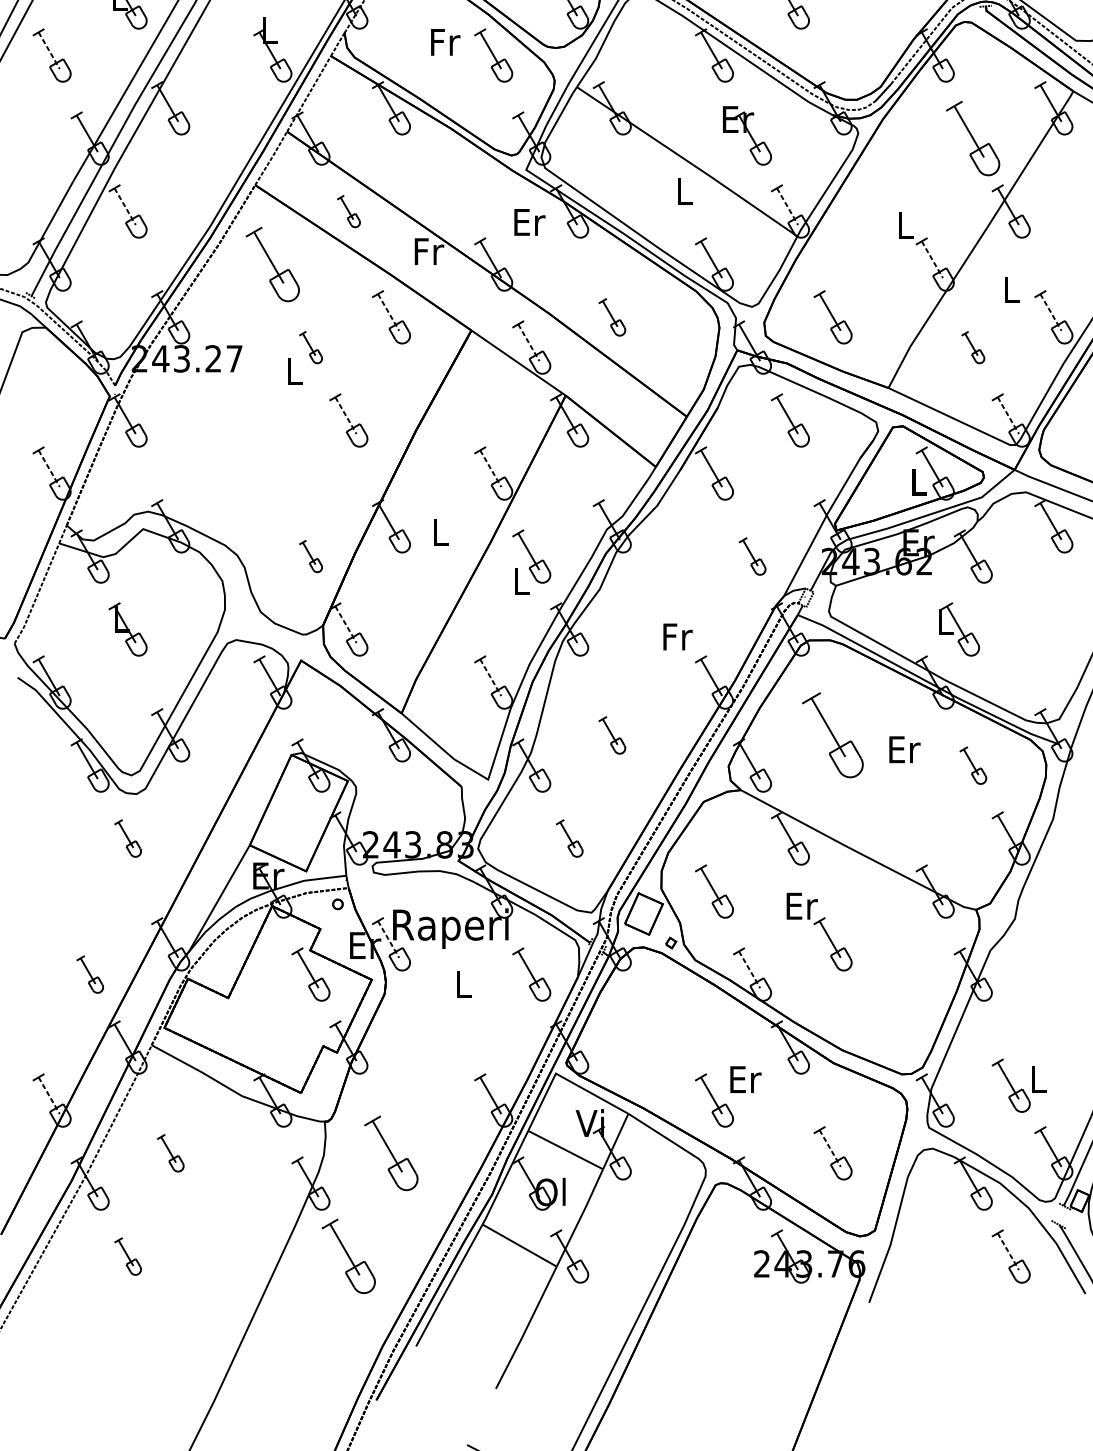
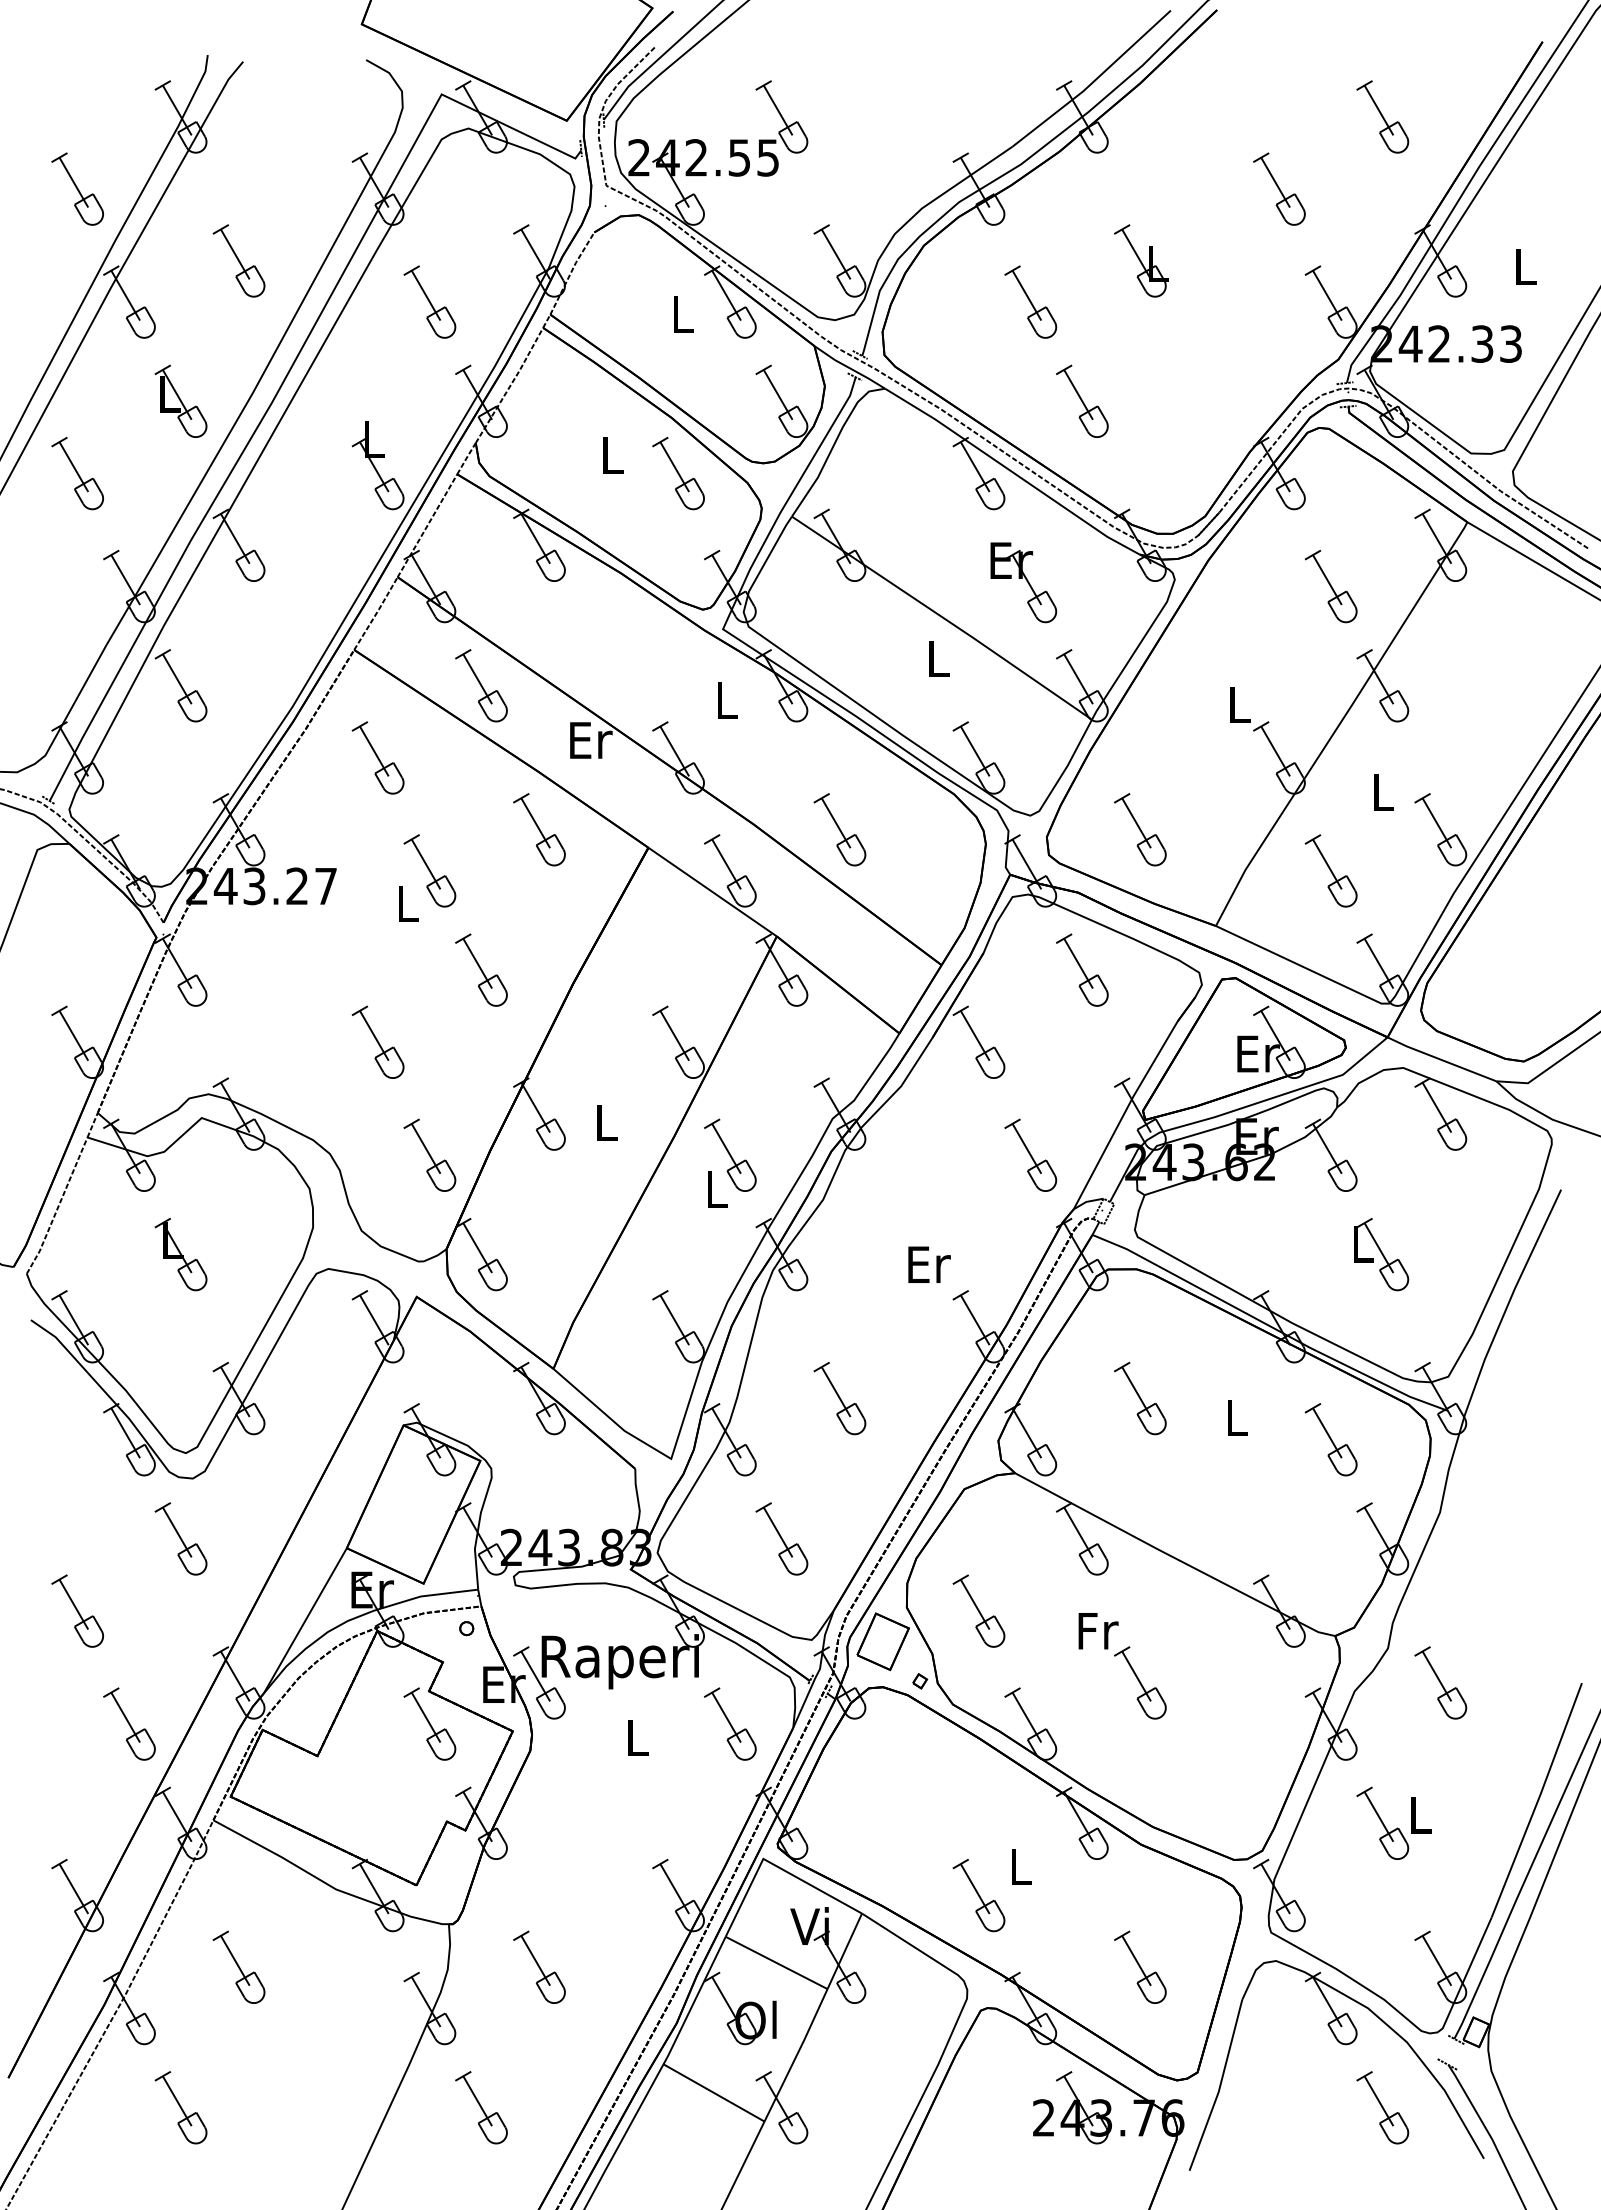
text: (445, 42) -> (613, 455), Fr -> L
line: (48, 51) -> (73, 467), dashed -> solid
part: (973, 138) -> (1331, 586), size x0.71
line: (125, 206) -> (177, 679), dashed -> solid
line: (787, 206) -> (1078, 679), dashed -> solid
part: (348, 211) -> (481, 685), size x1.67
text: (529, 222) -> (727, 700), Er -> L
text: (429, 251) -> (591, 740), Fr -> Er
line: (932, 259) -> (1275, 751), dashed -> solid
part: (272, 264) -> (377, 757), size x0.71
line: (388, 312) -> (535, 823), dashed -> solid
line: (1051, 312) -> (1437, 823), dashed -> solid
part: (611, 317) -> (839, 829), size x1.43
line: (528, 342) -> (726, 864), dashed -> solid
part: (310, 347) -> (429, 870), size x1.67
part: (972, 347) -> (1330, 870), size x1.67
line: (345, 415) -> (477, 963), dashed -> solid
line: (1008, 415) -> (1379, 963), dashed -> solid
line: (48, 468) -> (73, 1035), dashed -> solid
line: (490, 468) -> (674, 1035), dashed -> solid
part: (272, 472) -> (377, 1041), added
text: (919, 481) -> (1258, 1053), L -> Er
part: (310, 555) -> (429, 1154), size x1.67
part: (752, 555) -> (1030, 1154), size x1.43
line: (345, 625) -> (477, 1248), dashed -> solid
part: (959, 629) -> (1381, 1254), moved
text: (678, 636) -> (929, 1264), Fr -> Er
line: (490, 677) -> (674, 1320), dashed -> solid
part: (611, 735) -> (839, 1398), size x1.43
part: (833, 735) -> (1140, 1398), size x0.62
text: (905, 749) -> (1238, 1418), Er -> L
part: (972, 765) -> (1330, 1439), size x1.43
part: (127, 838) -> (180, 1538), size x1.43
part: (569, 838) -> (781, 1538), size x1.43
part: (51, 891) -> (77, 1610), added
text: (802, 906) -> (1098, 1631), Er -> Fr
line: (388, 939) -> (535, 1676), dashed -> solid
part: (1053, 943) -> (1440, 1682), added
line: (749, 969) -> (1026, 1717), dashed -> solid
part: (90, 974) -> (129, 1723), size x1.43
text: (745, 1079) -> (1021, 1867), Er -> L
part: (1020, 1089) -> (1395, 1828), moved
line: (48, 1096) -> (73, 1889), dashed -> solid
line: (830, 1148) -> (1136, 1960), dashed -> solid
part: (170, 1152) -> (238, 1966), size x1.43
part: (391, 1152) -> (539, 1966), size x0.71
line: (1008, 1251) -> (1379, 2101), dashed -> solid
part: (127, 1256) -> (180, 2107), size x1.43
part: (348, 1256) -> (481, 2107), size x0.71

